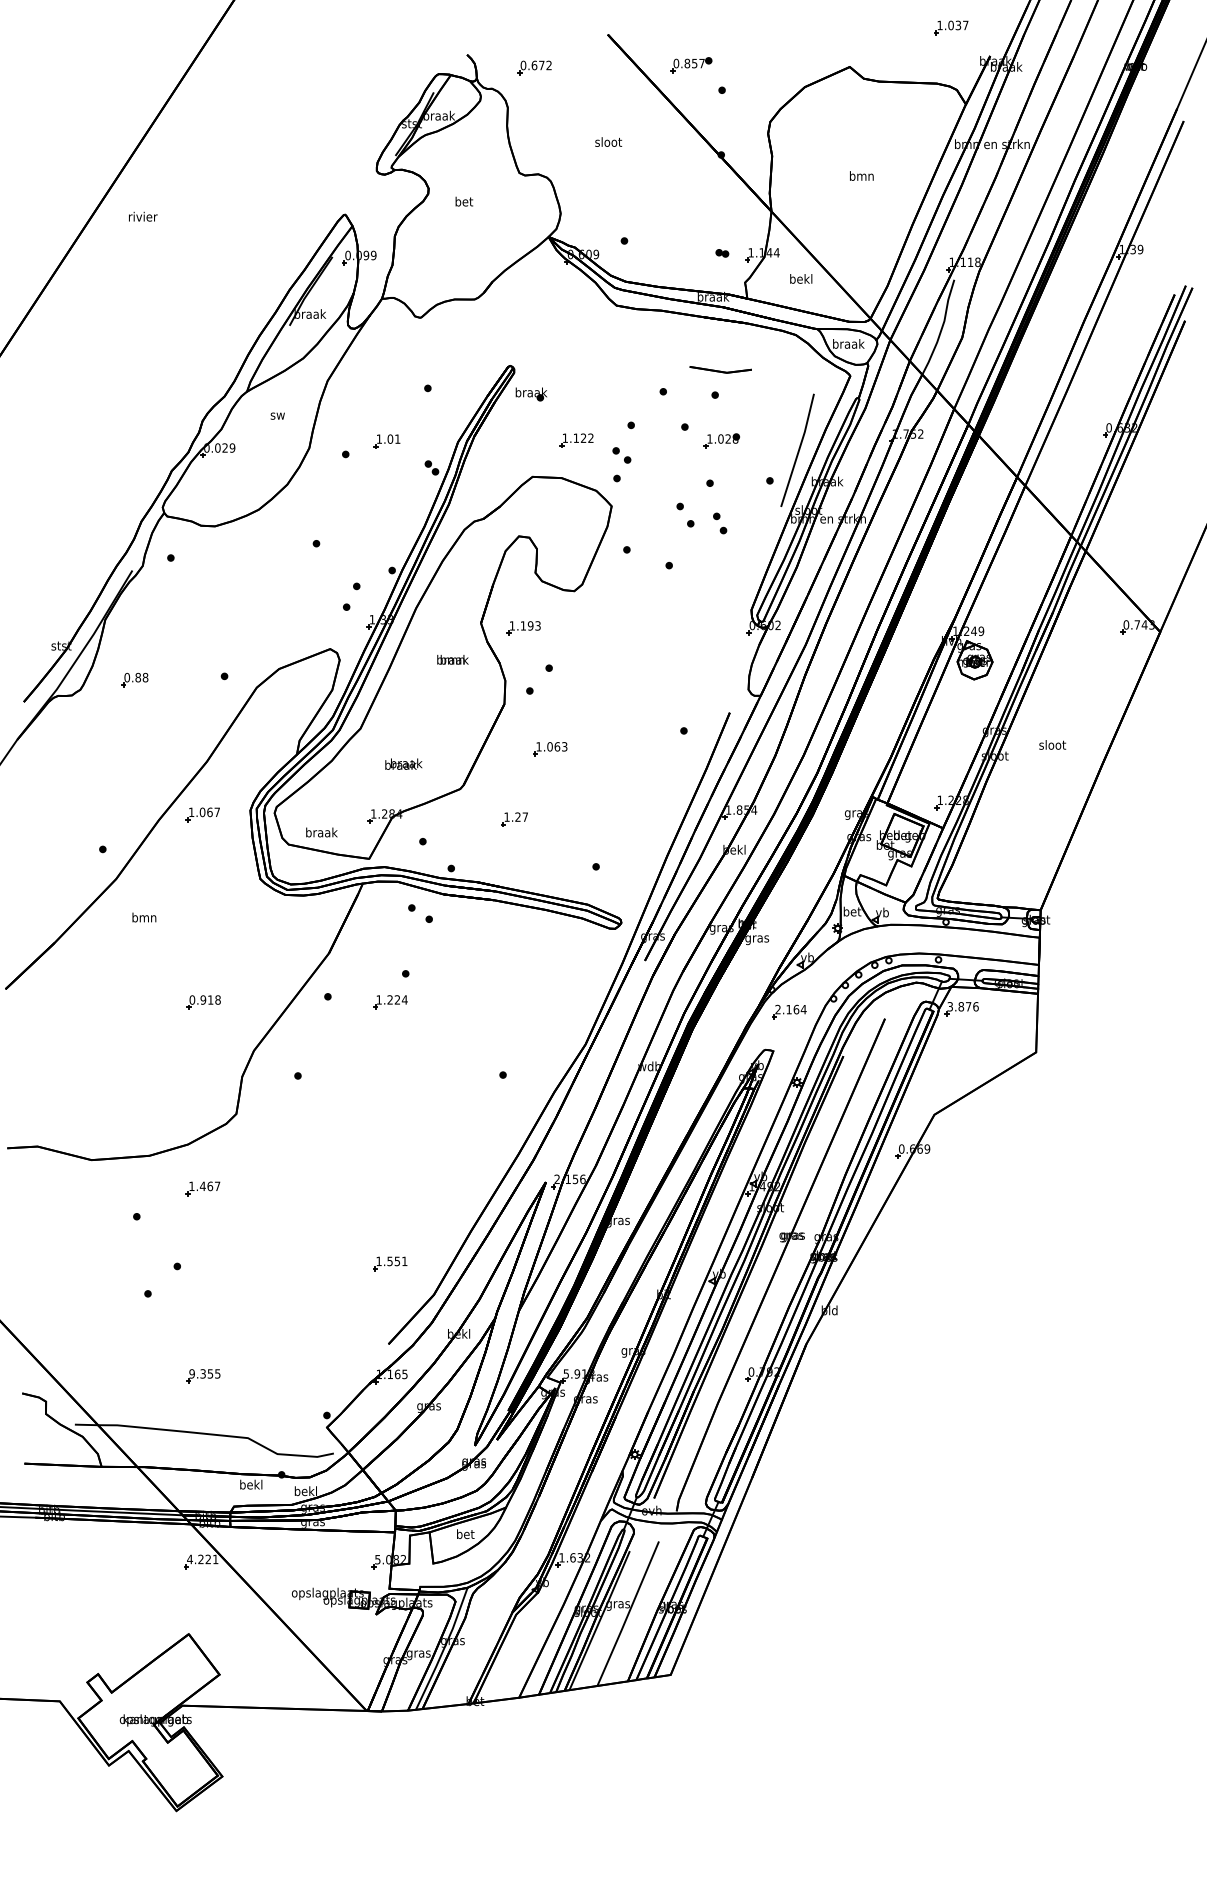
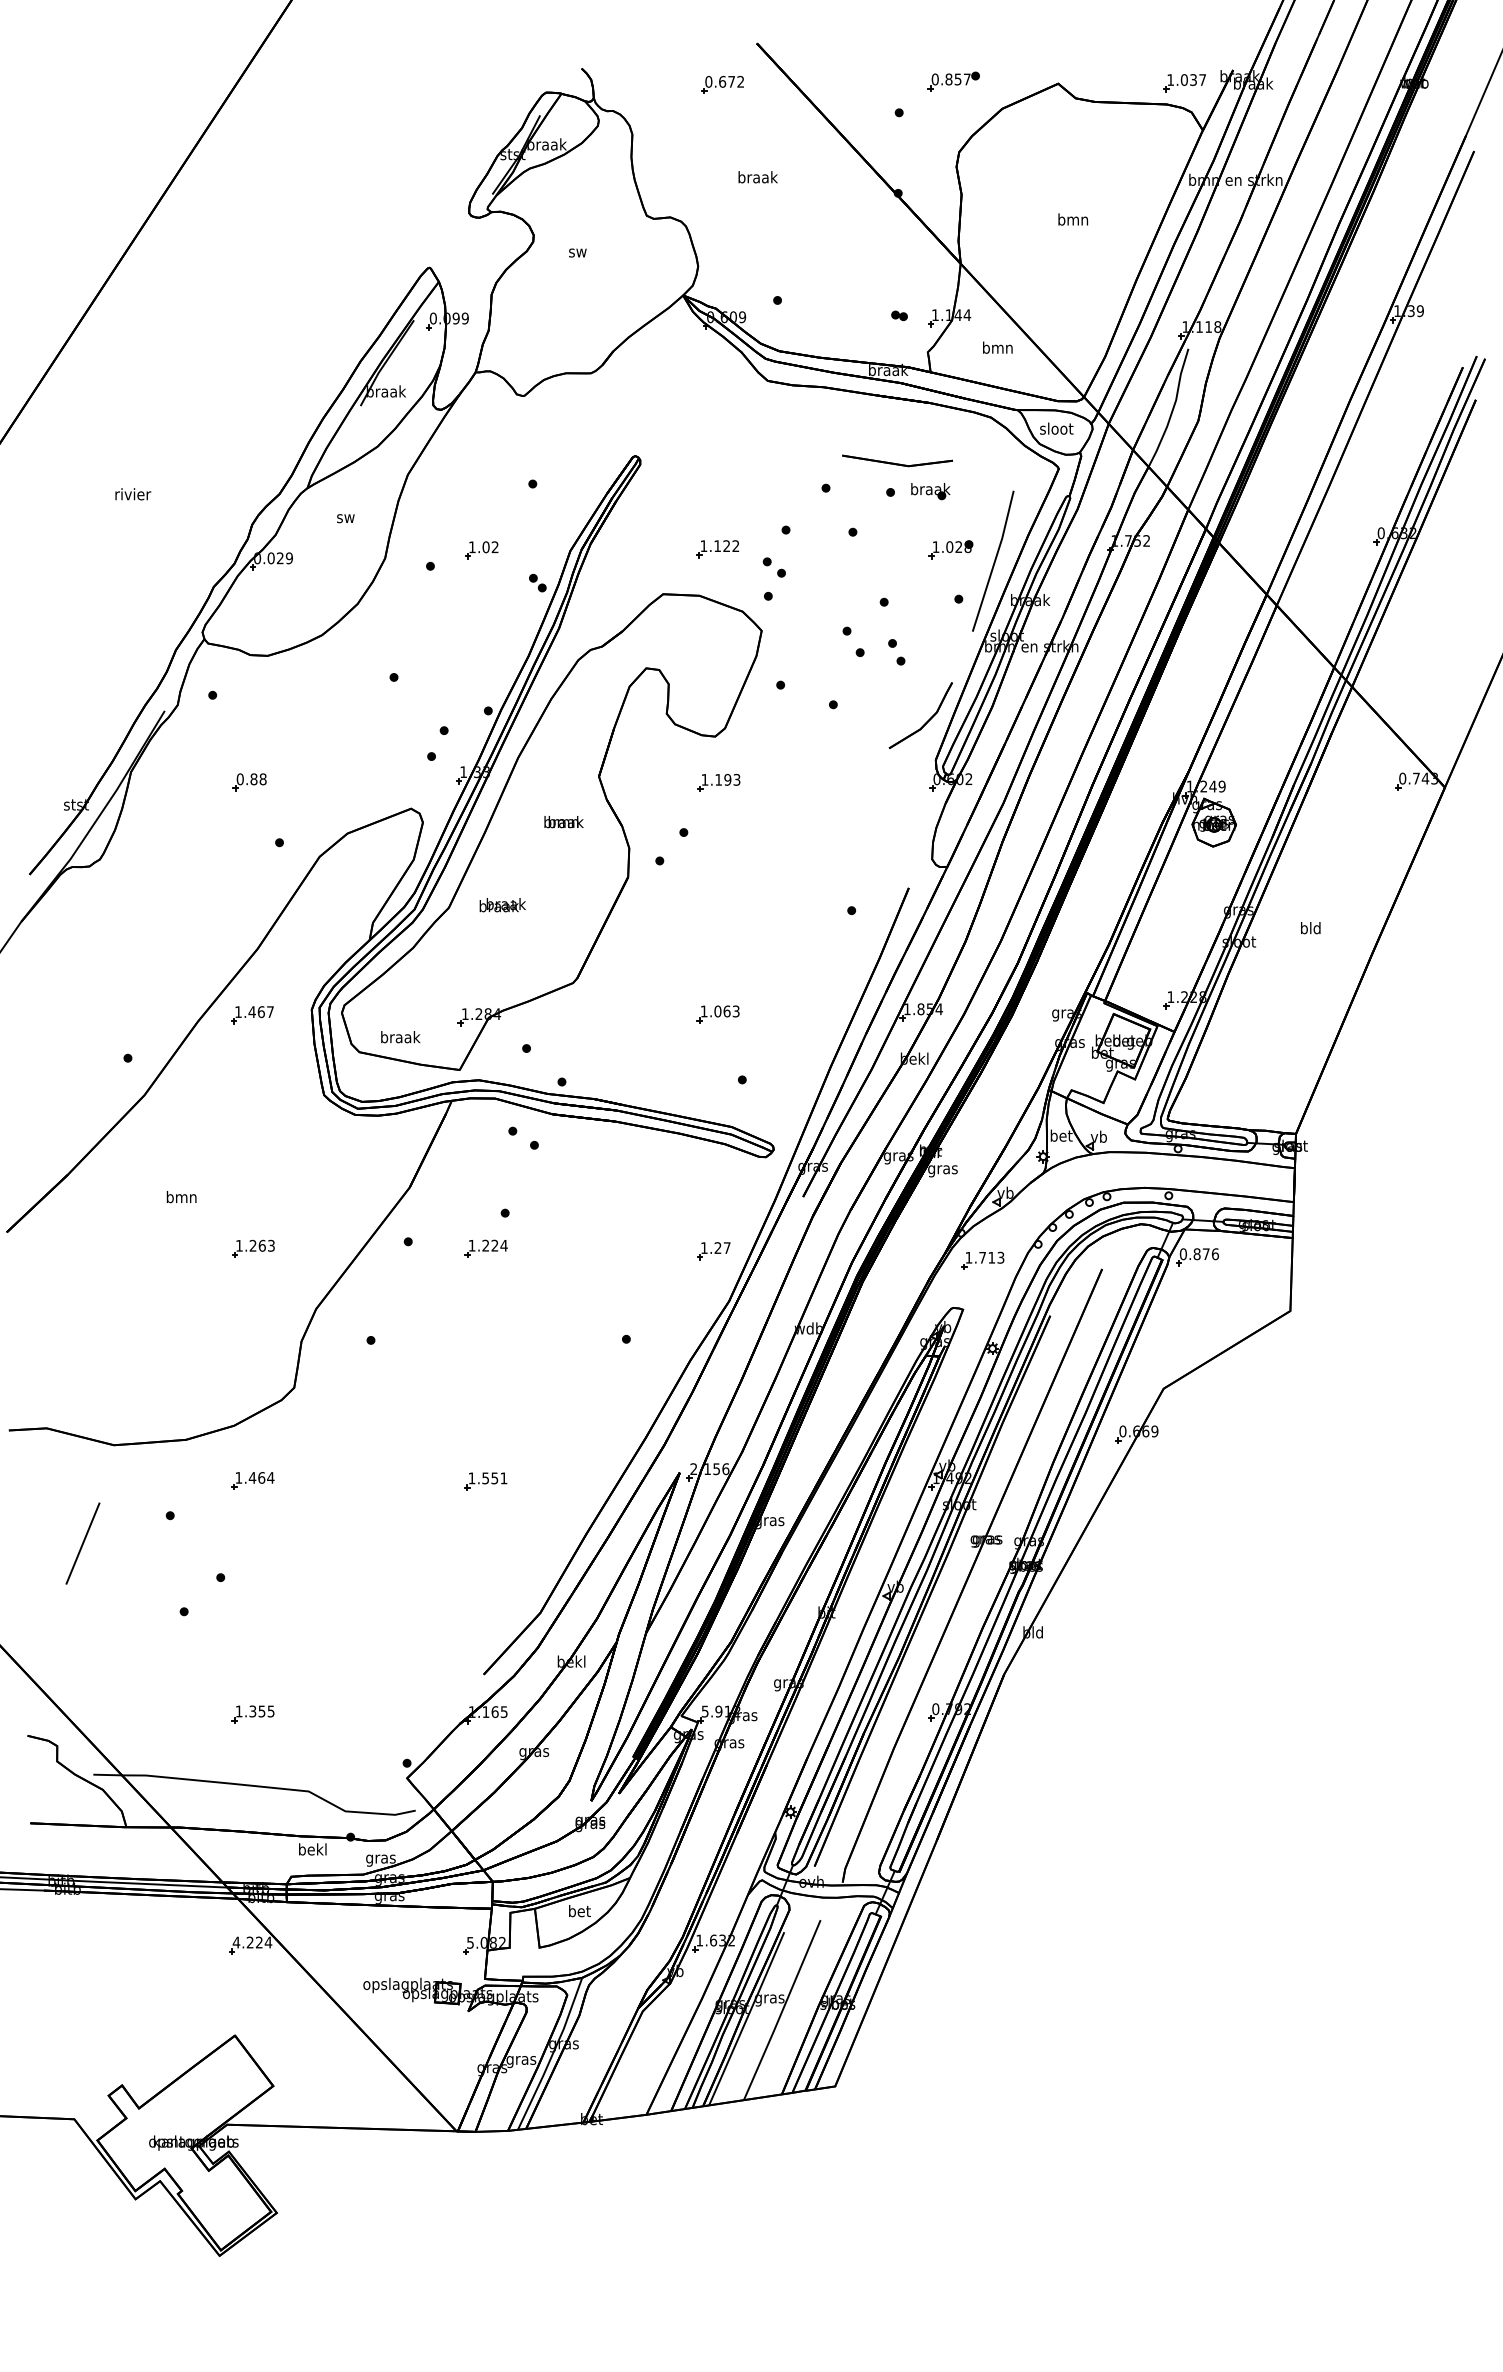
part: (951, 28) -> (1184, 83), moved
part: (691, 65) -> (953, 81), moved
part: (534, 67) -> (722, 84), moved
text: (608, 142) -> (757, 177), sloot -> braak
text: (464, 201) -> (578, 251), bet -> sw
text: (143, 216) -> (133, 494), moved
text: (801, 278) -> (997, 347), bekl -> bmn
text: (848, 343) -> (1056, 428), braak -> sloot
part: (720, 369) -> (897, 460), size x1.43
part: (531, 394) -> (930, 491), moved
text: (397, 438) -> (494, 546), 1.01 -> 1.02
part: (721, 440) -> (950, 549), moved
part: (744, 579) -> (926, 721), added
part: (523, 628) -> (718, 782), moved
part: (134, 680) -> (249, 782), moved
text: (1052, 745) -> (1310, 928), sloot -> bld
part: (549, 749) -> (717, 1014), moved
text: (403, 764) -> (502, 905), moved
text: (202, 812) -> (251, 1012), 1.067 -> 1.467
part: (514, 819) -> (713, 1251), moved
text: (144, 917) -> (181, 1197), moved
text: (204, 999) -> (254, 1245), 0.918 -> 1.263
text: (949, 1006) -> (1182, 1254), 3.876 -> 0.876
text: (790, 1009) -> (984, 1257), 2.164 -> 1.713
text: (217, 1186) -> (270, 1477), 1.467 -> 1.464
line: (66, 1239) -> (82, 1543), added
part: (389, 1263) -> (485, 1481), moved
text: (191, 1373) -> (238, 1711), 9.355 -> 1.355
text: (305, 1491) -> (380, 1858), bekl -> gras
text: (215, 1559) -> (268, 1942), 4.221 -> 4.224

